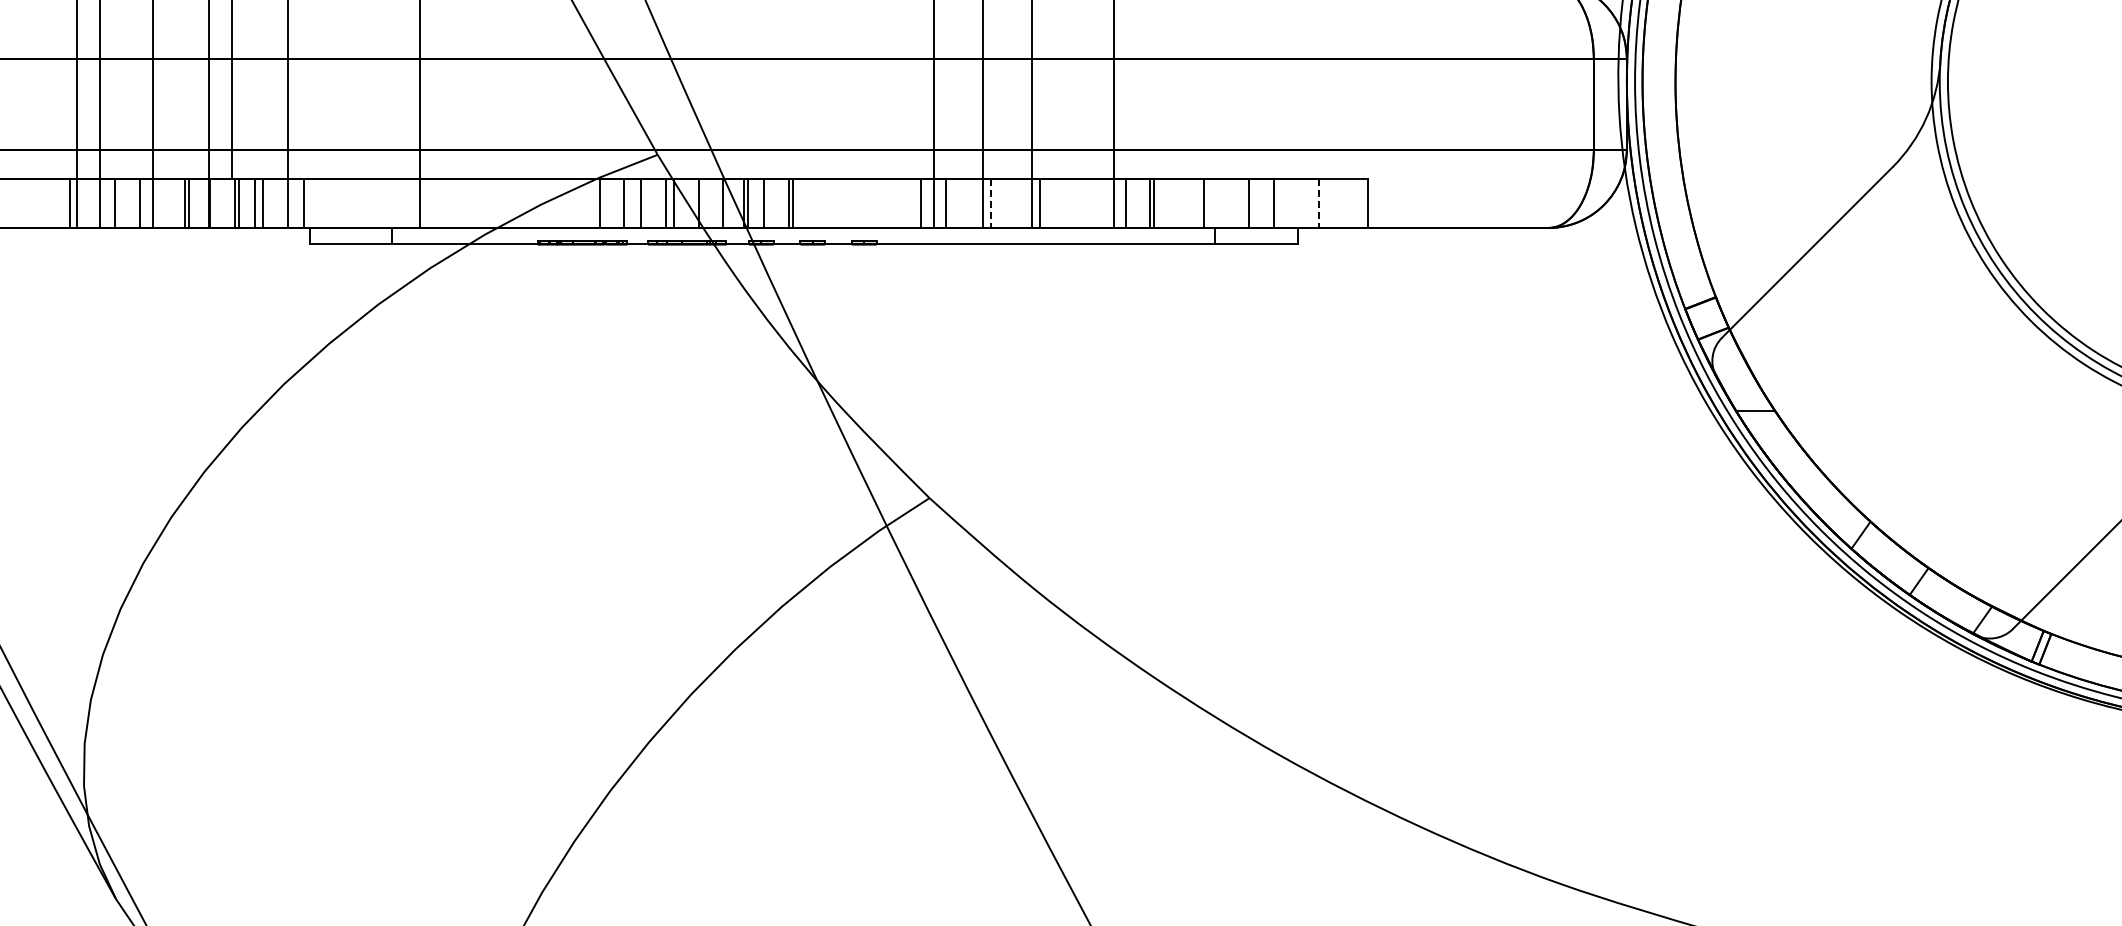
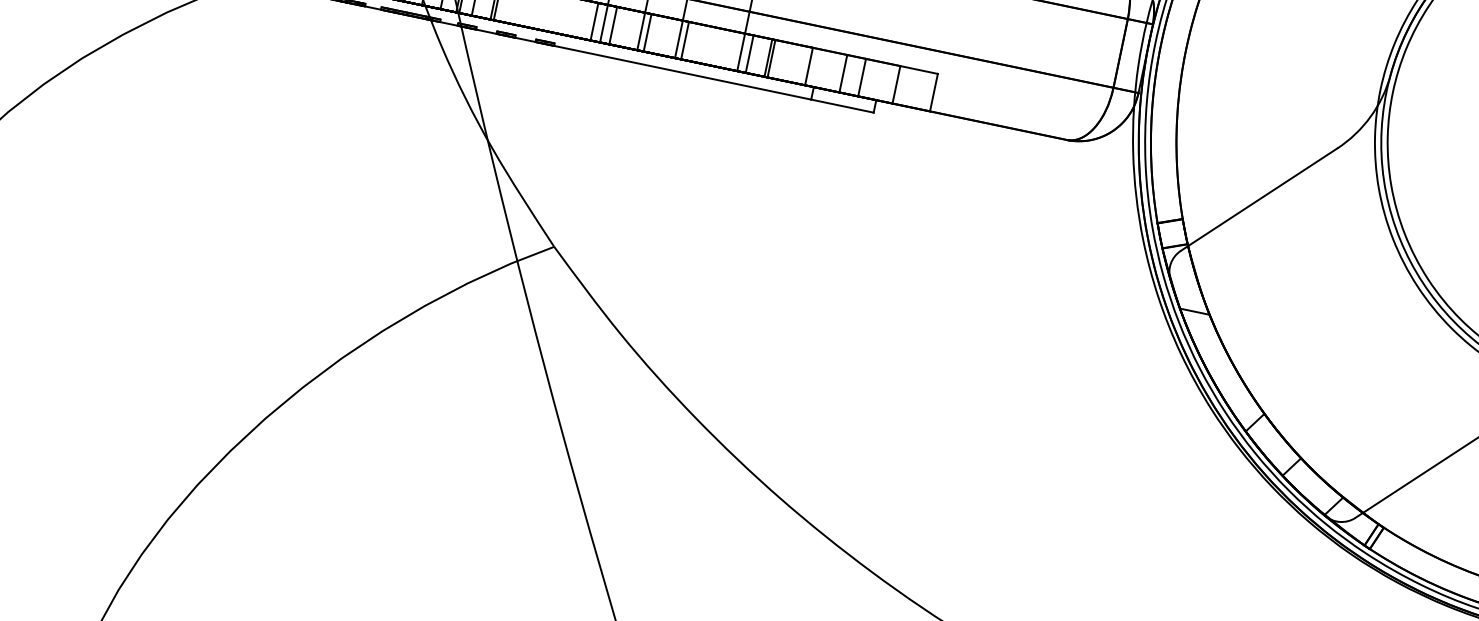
line: (990, 203) -> (647, 32), dashed -> solid
line: (1318, 203) -> (896, 84), dashed -> solid

